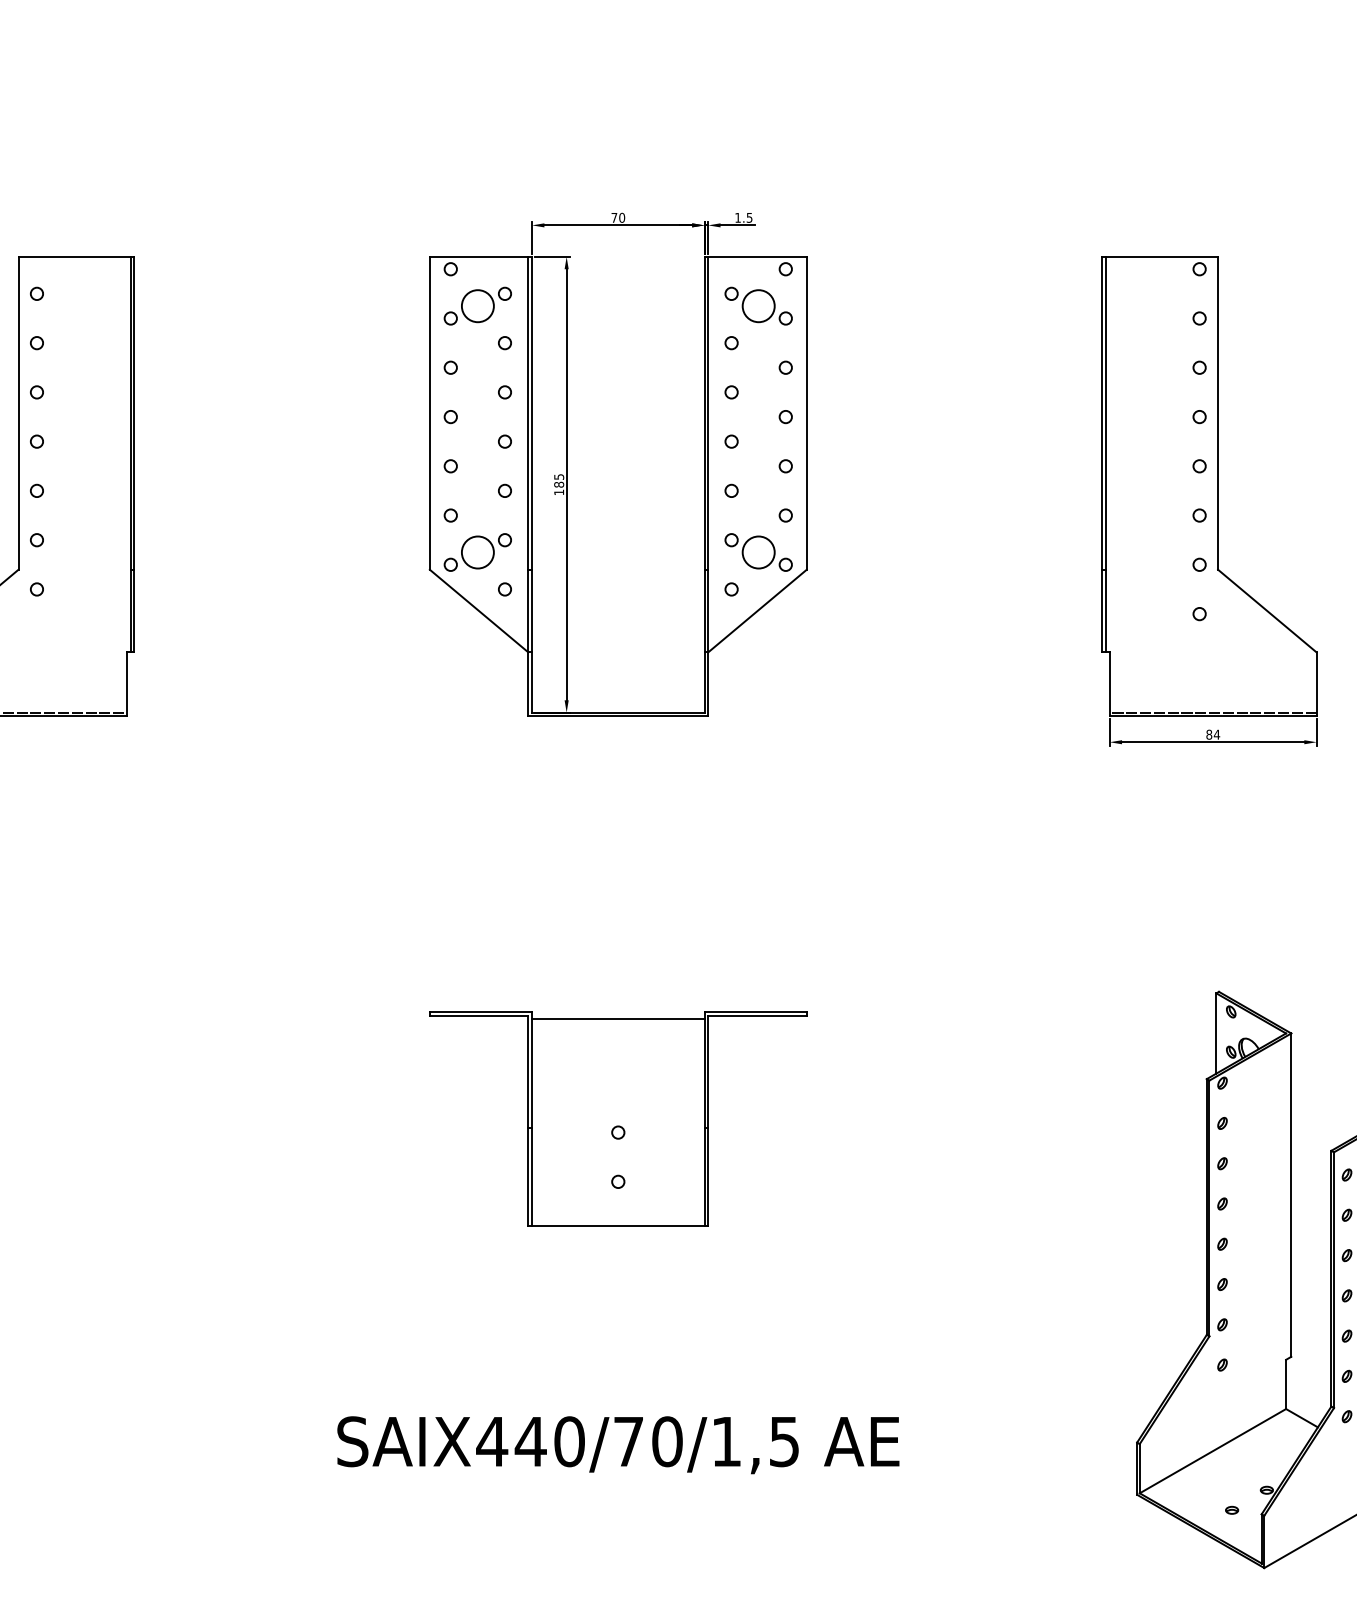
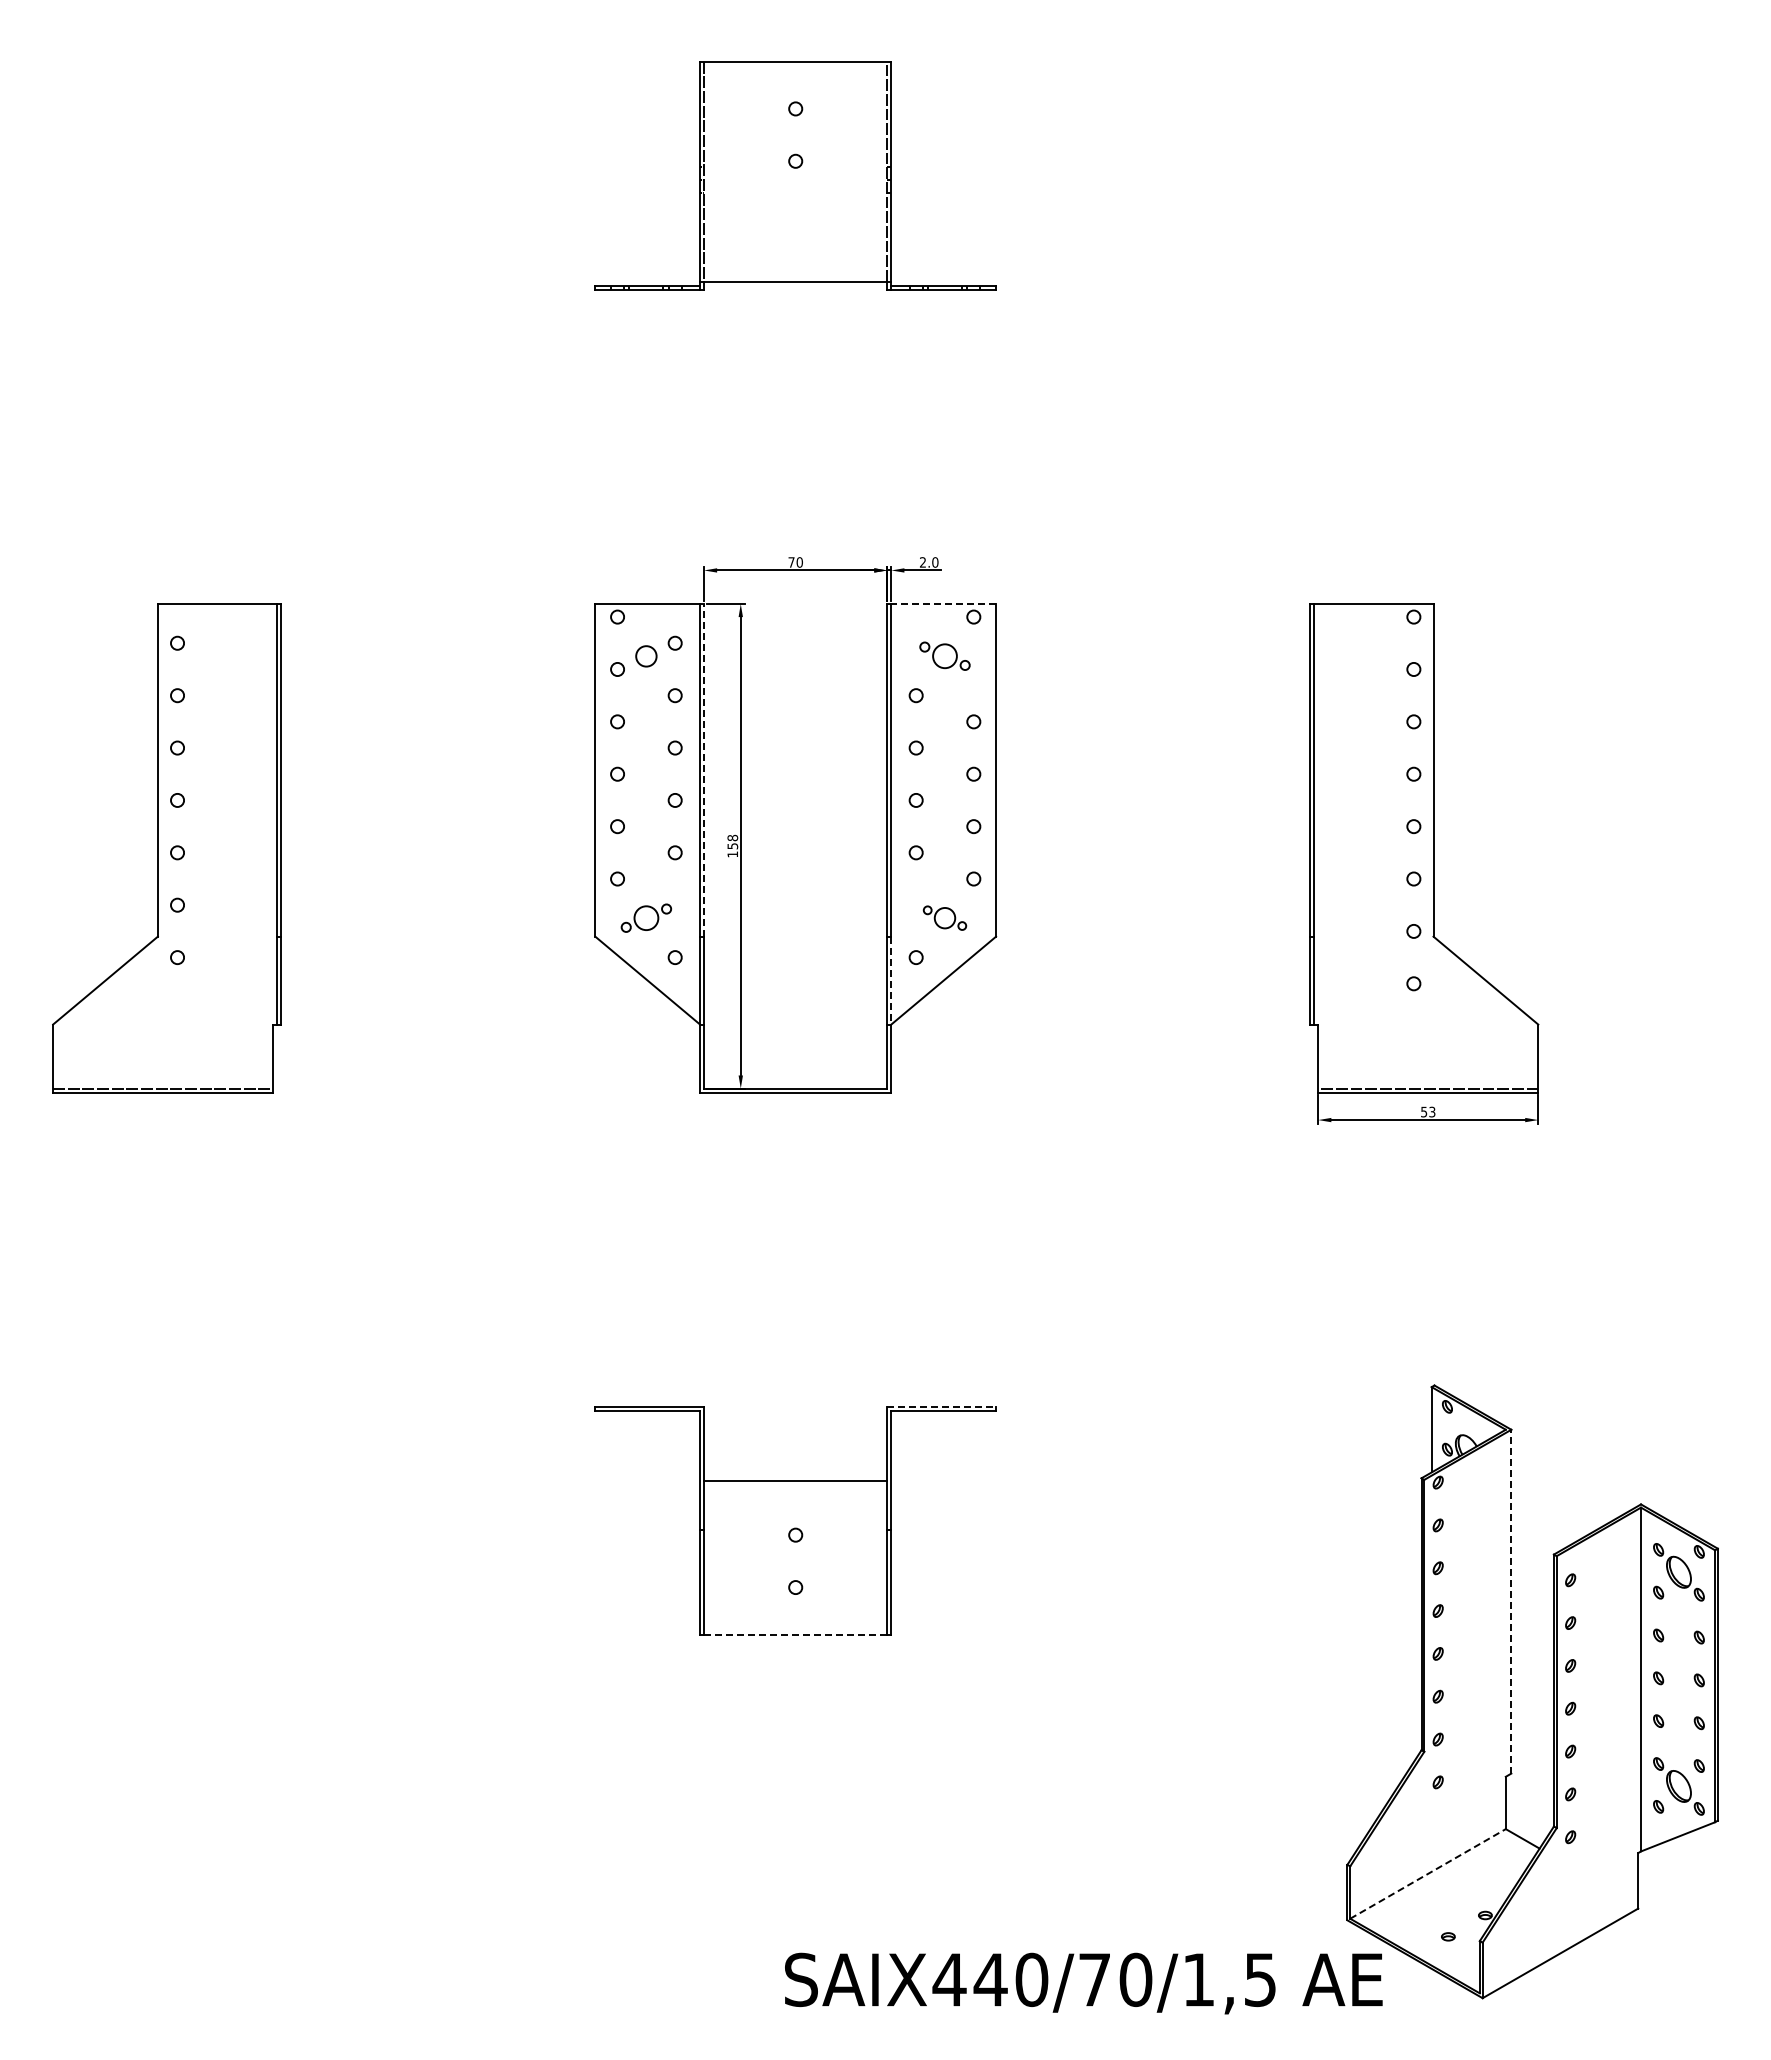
text: (744, 217) -> (929, 562), 1.5 -> 2.0
line: (757, 257) -> (943, 604), solid -> dashed
part: (758, 305) -> (944, 655), size x0.7
circle: (477, 306) -> (646, 656), size x0.6
line: (532, 412) -> (704, 769), solid -> dashed
text: (558, 480) -> (732, 841), 185 -> 158
part: (477, 551) -> (646, 917), size x0.7
part: (758, 551) -> (944, 917), size x0.6
line: (708, 610) -> (891, 980), solid -> dashed
text: (1213, 734) -> (1428, 1111), 84 -> 53
line: (756, 1011) -> (942, 1406), solid -> dashed
line: (618, 1019) -> (795, 1480), moved
line: (1291, 1194) -> (1511, 1601), solid -> dashed
line: (618, 1226) -> (795, 1634), solid -> dashed
text: (618, 1445) -> (1083, 1983), moved
line: (1213, 1450) -> (1428, 1873), solid -> dashed

